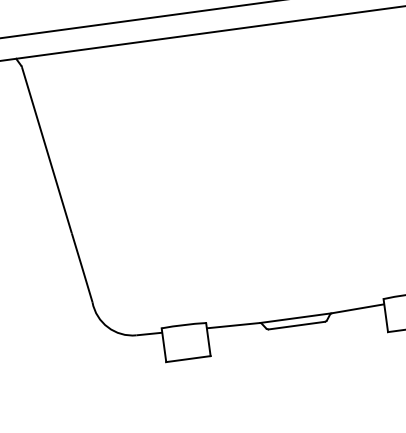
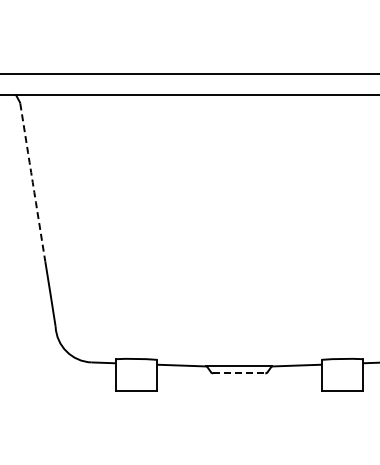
arc: (46, 150) -> (32, 182), solid -> dashed
line: (297, 325) -> (239, 373), solid -> dashed

